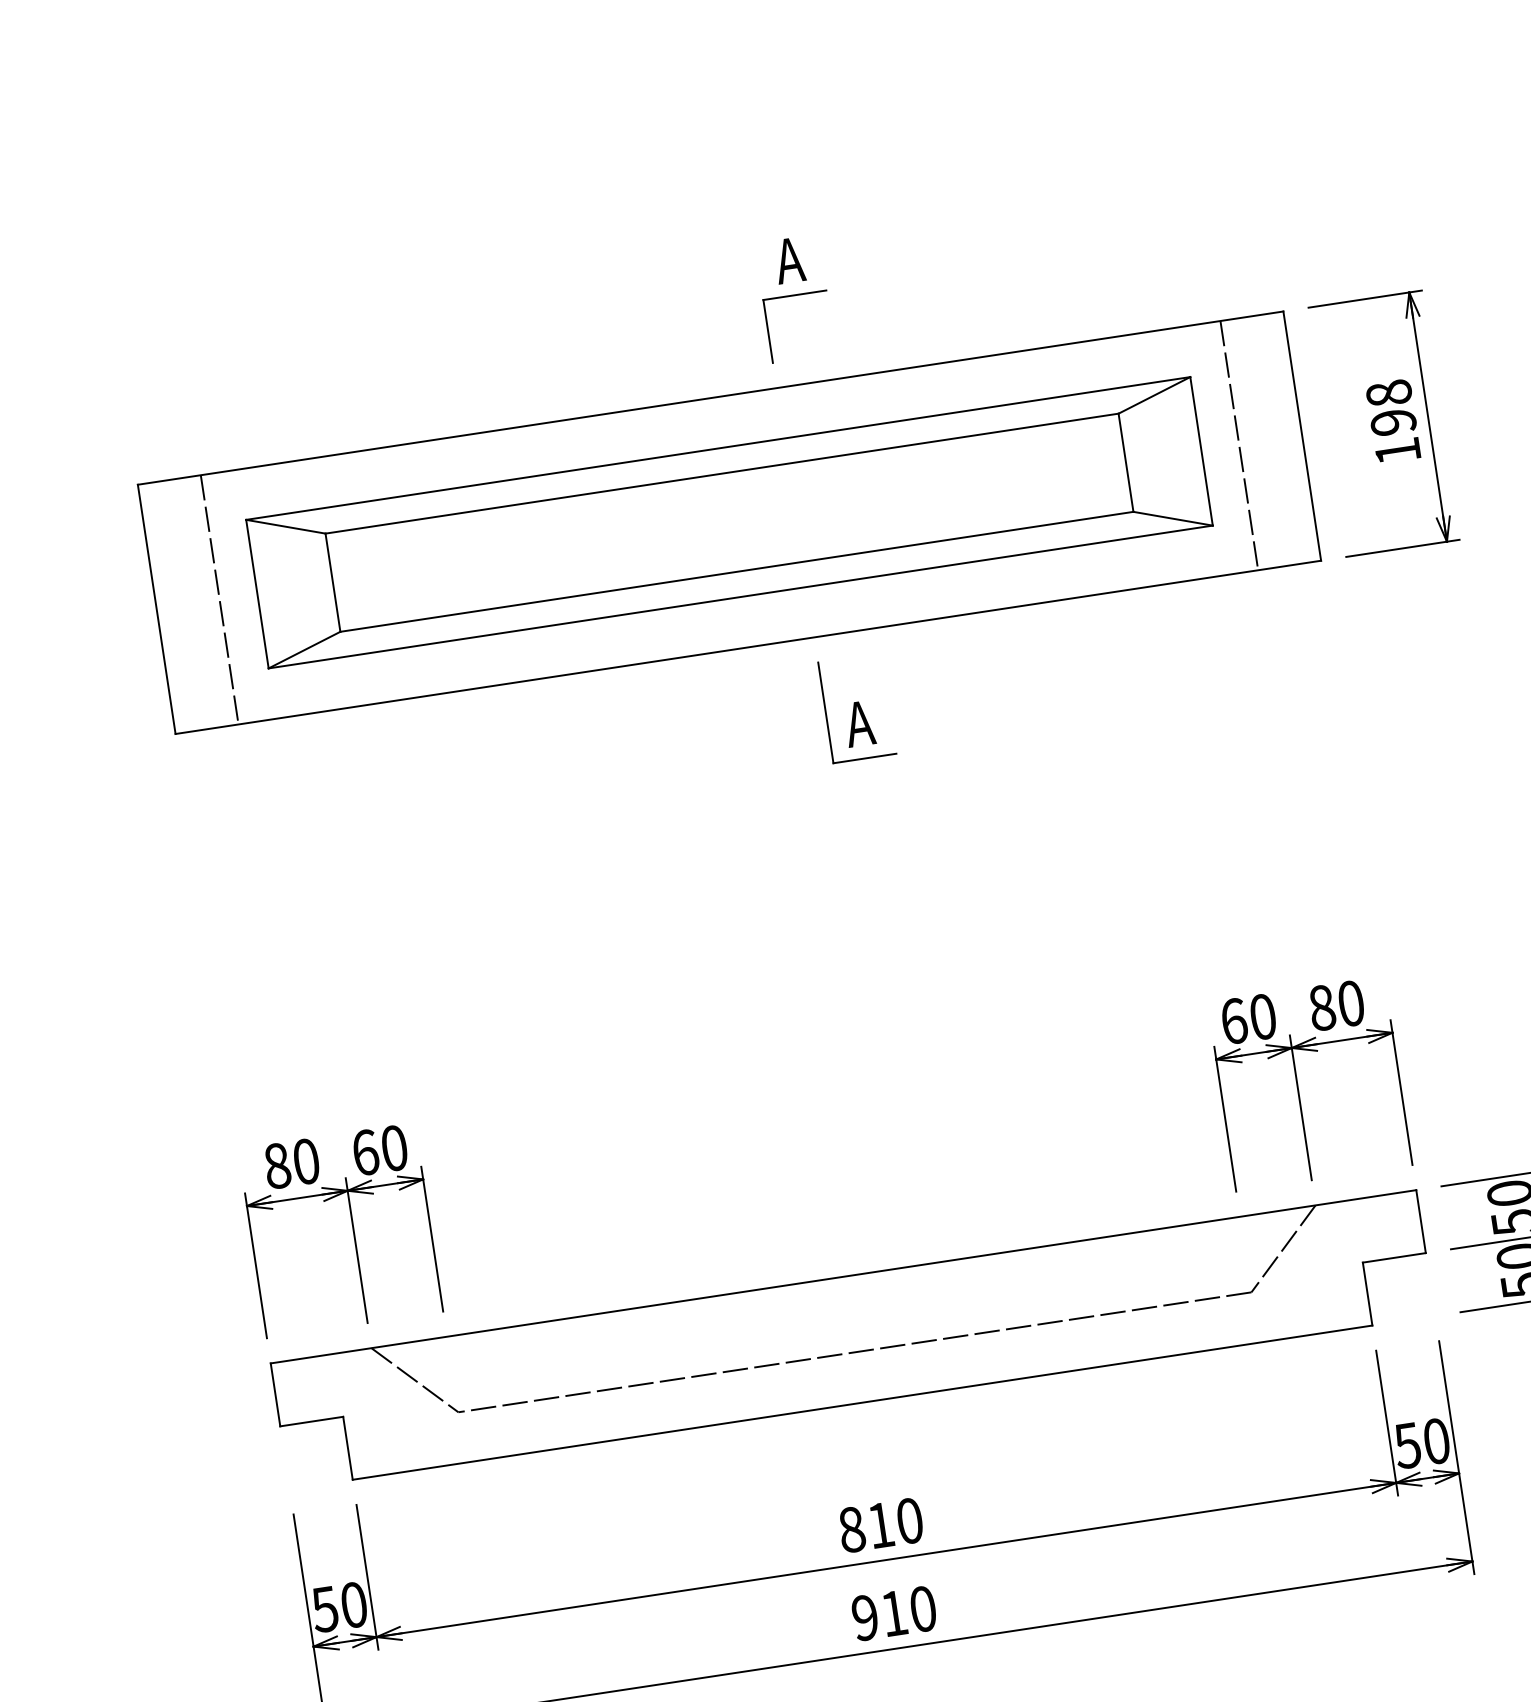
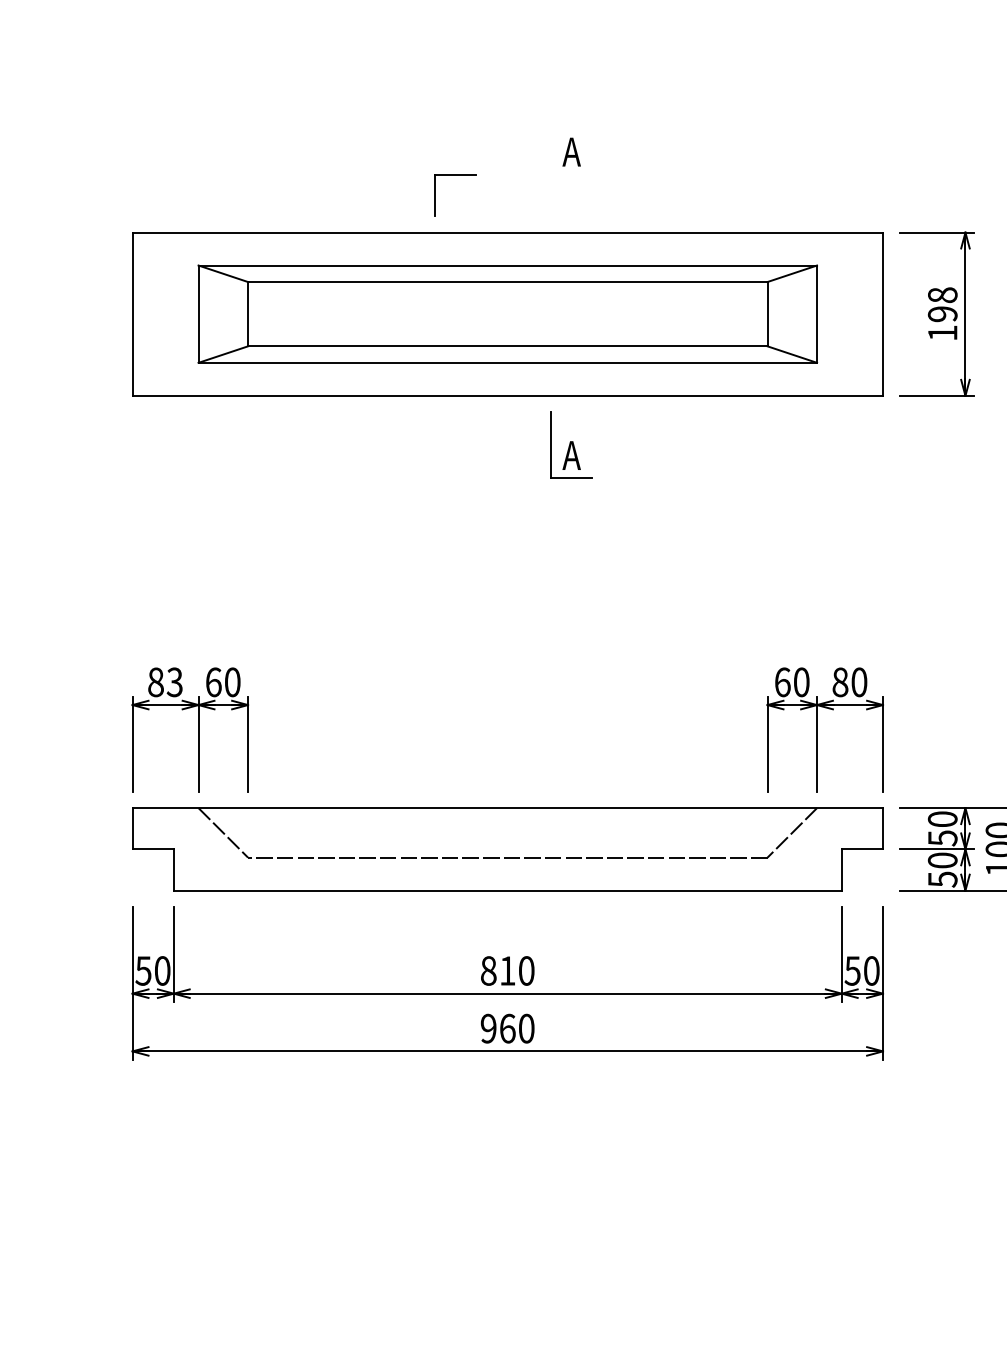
part: (794, 296) -> (455, 175), moved
line: (1238, 444) -> (841, 313), removed
line: (219, 598) -> (173, 313), removed
text: (305, 1161) -> (174, 682), 80 -> 83
text: (893, 1613) -> (507, 1028), 910 -> 960

